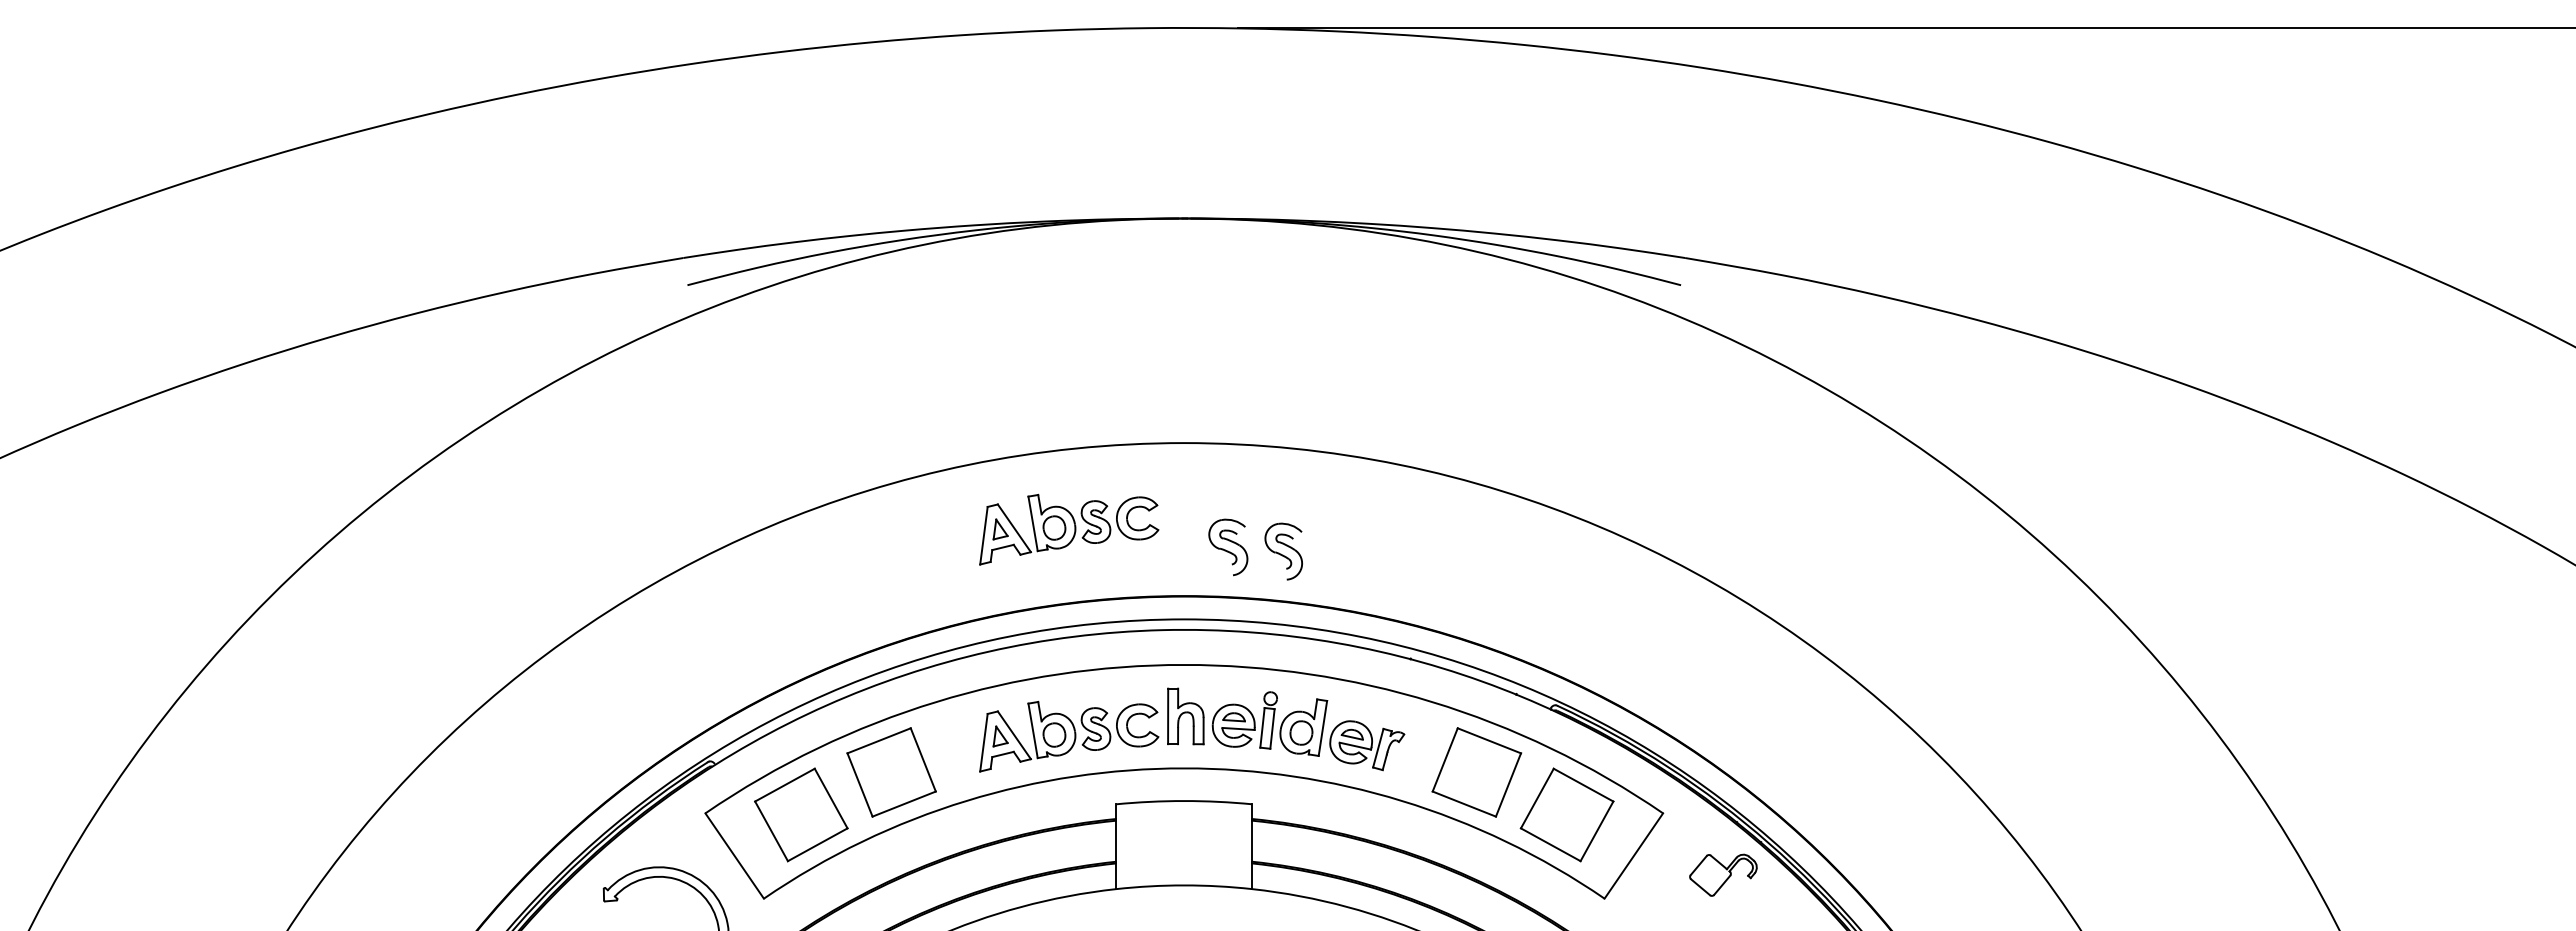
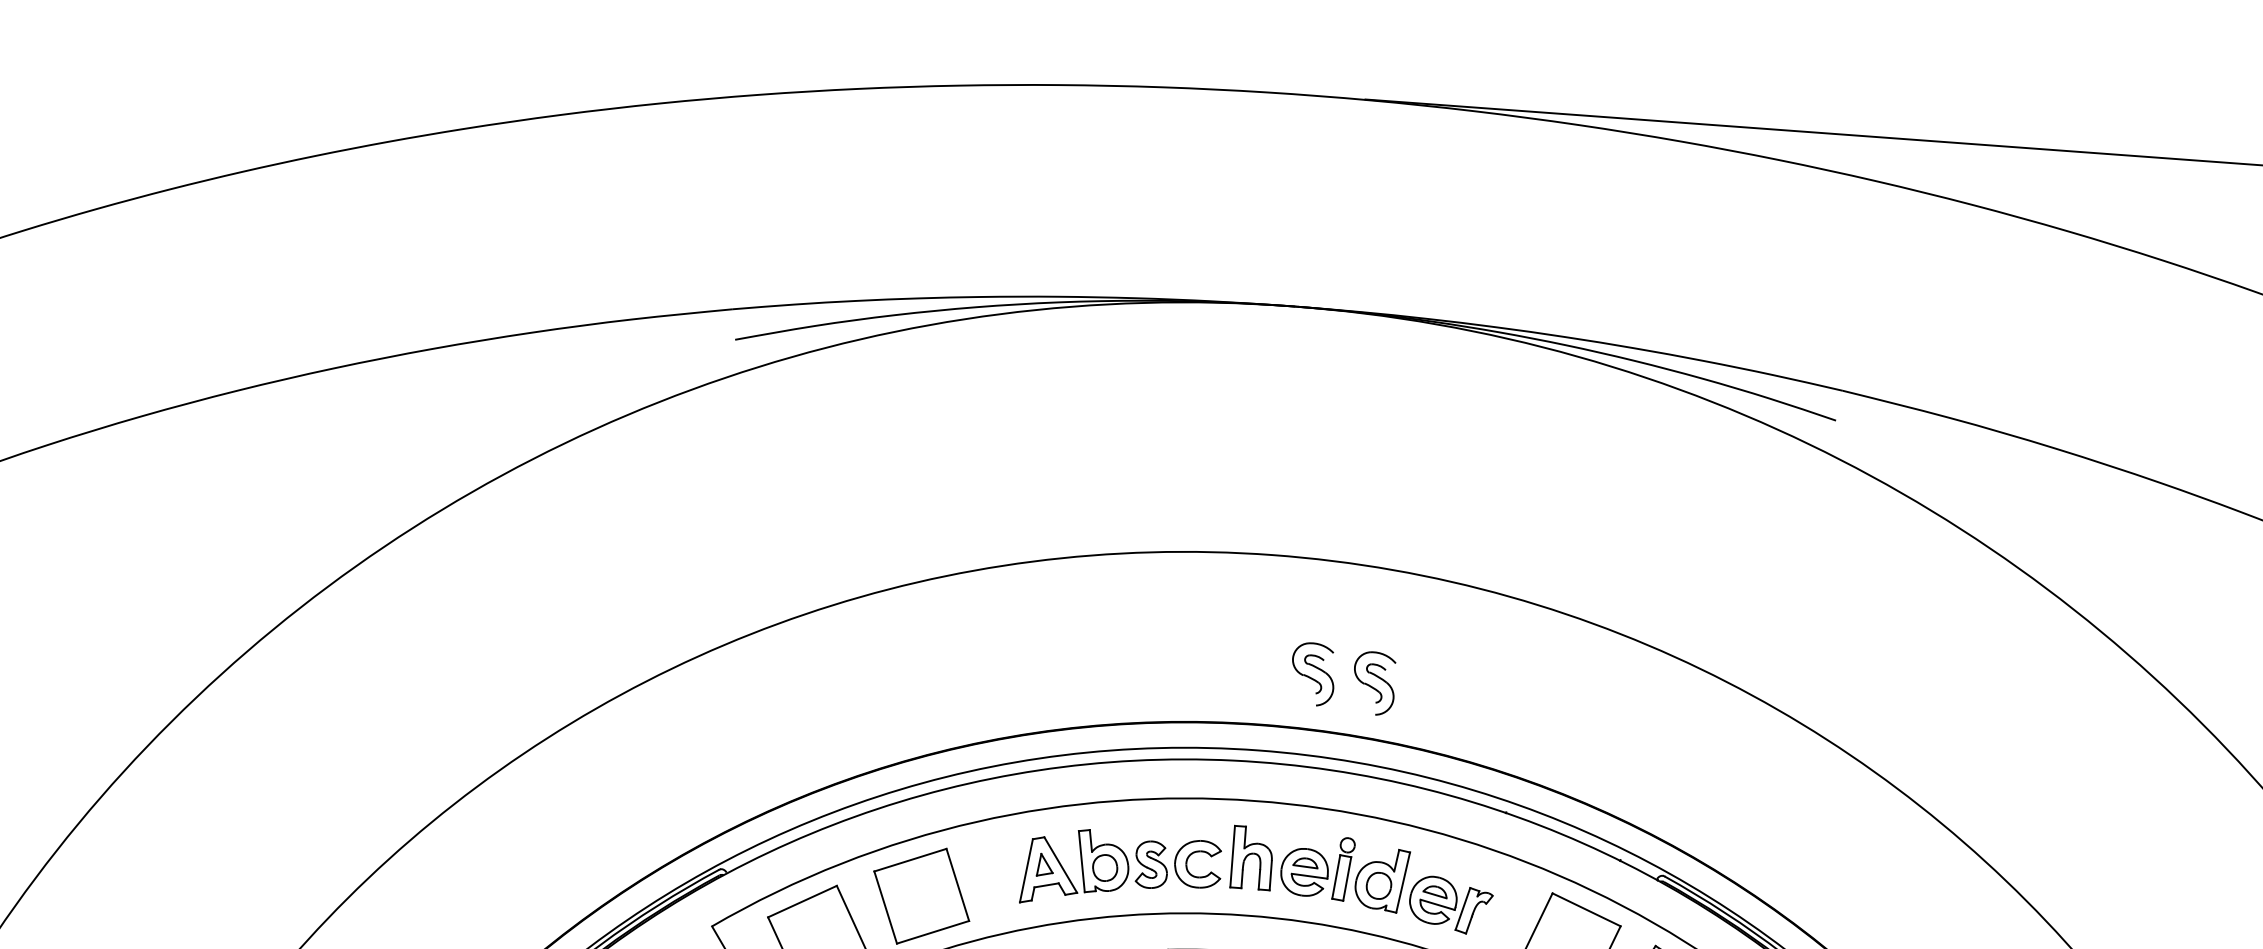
part: (1069, 529) -> (1138, 641), removed

